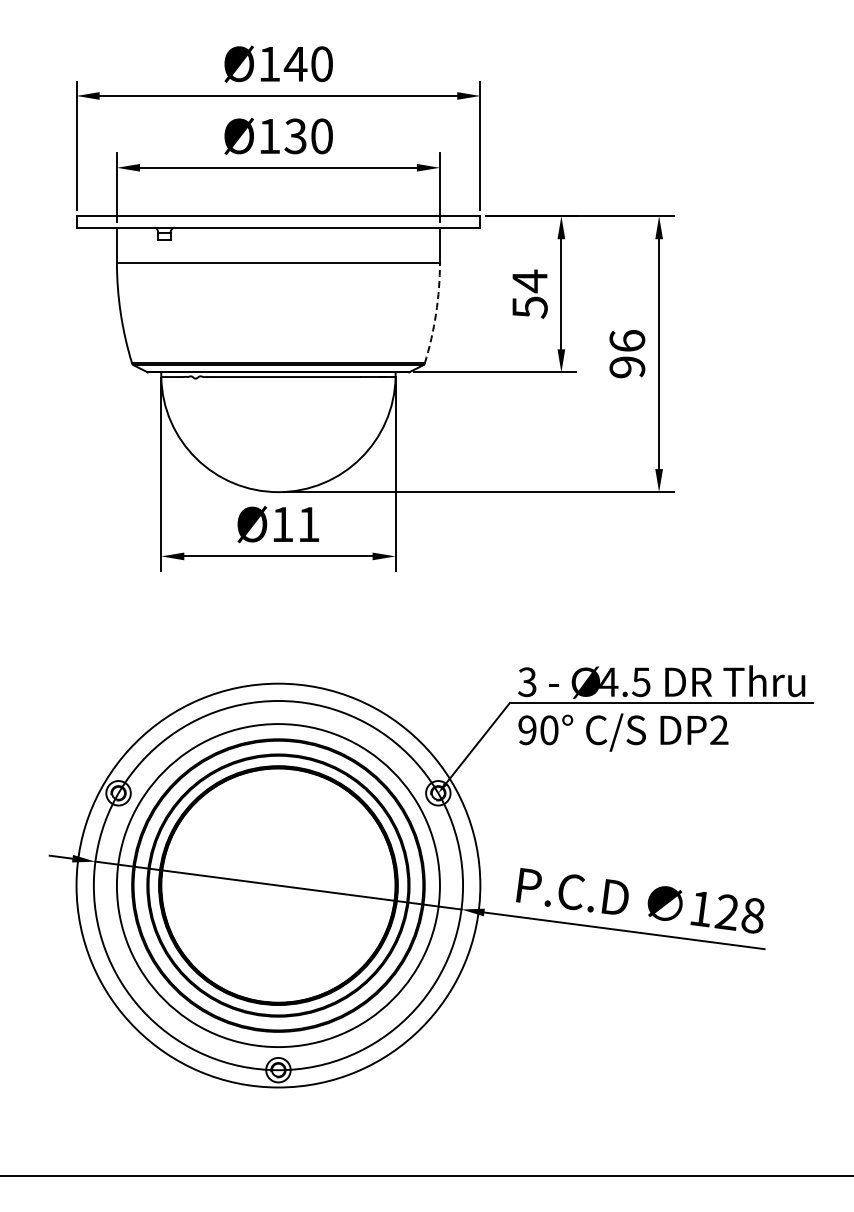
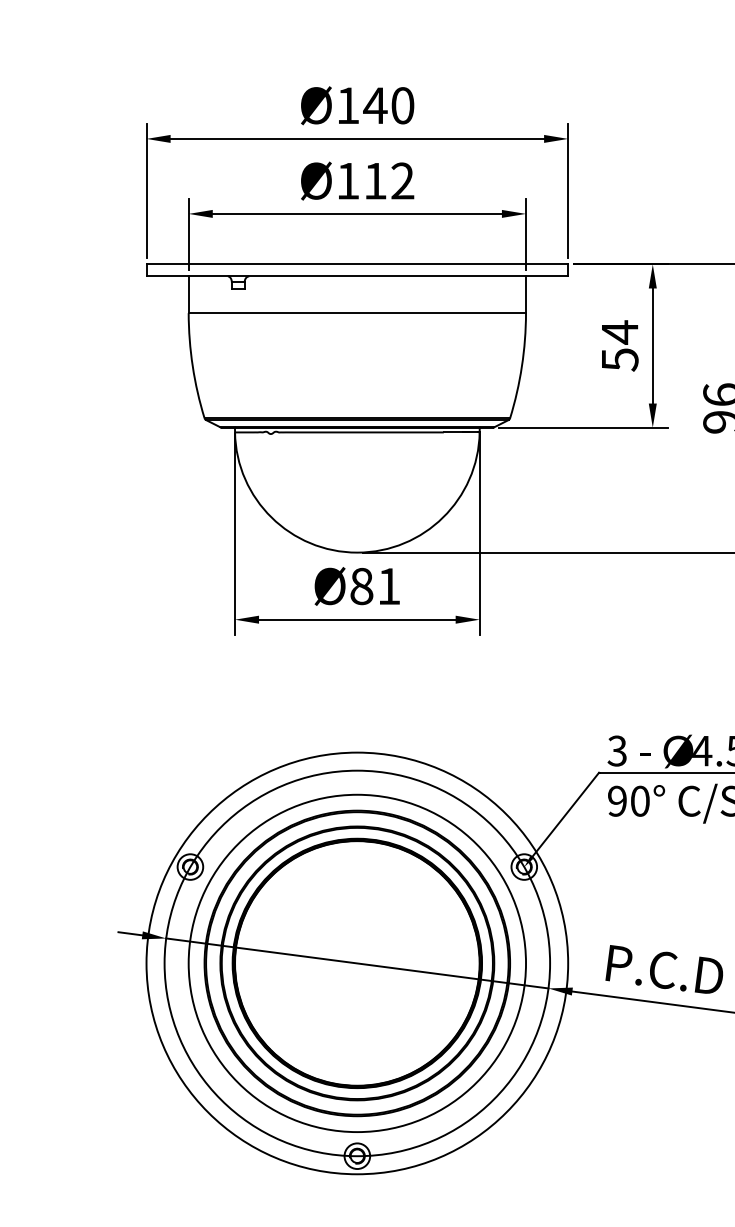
text: (308, 136) -> (388, 181), 130 -> 112
arc: (436, 313) -> (522, 366), dashed -> solid
text: (282, 524) -> (361, 586), 11 -> 81

